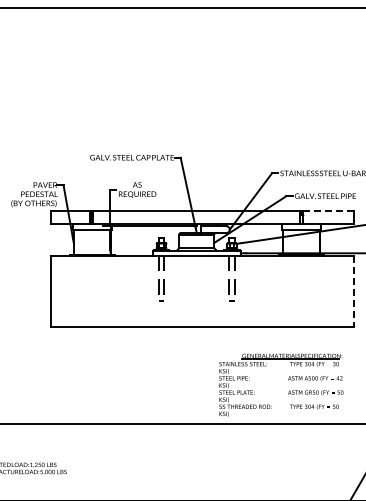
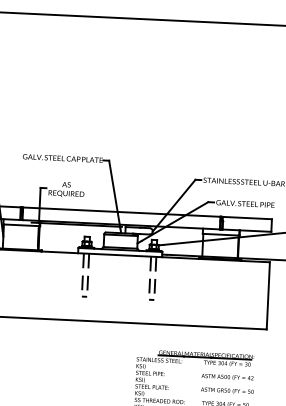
line: (328, 210) -> (247, 217), dashed -> solid
line: (353, 291) -> (267, 296), dashed -> solid

